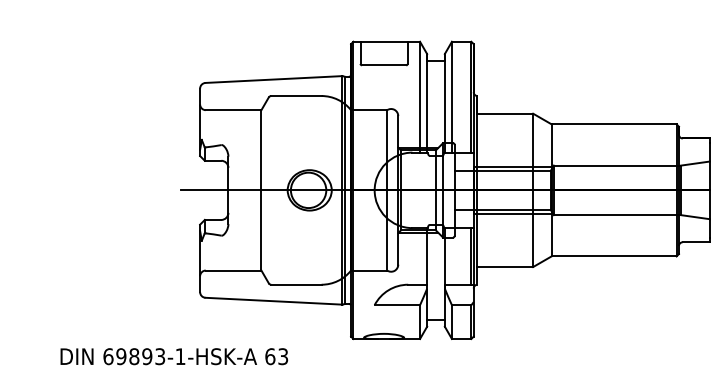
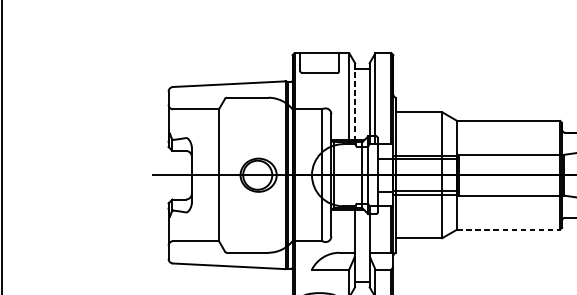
line: (427, 103) -> (355, 103), solid -> dashed
line: (614, 256) -> (509, 229), solid -> dashed

